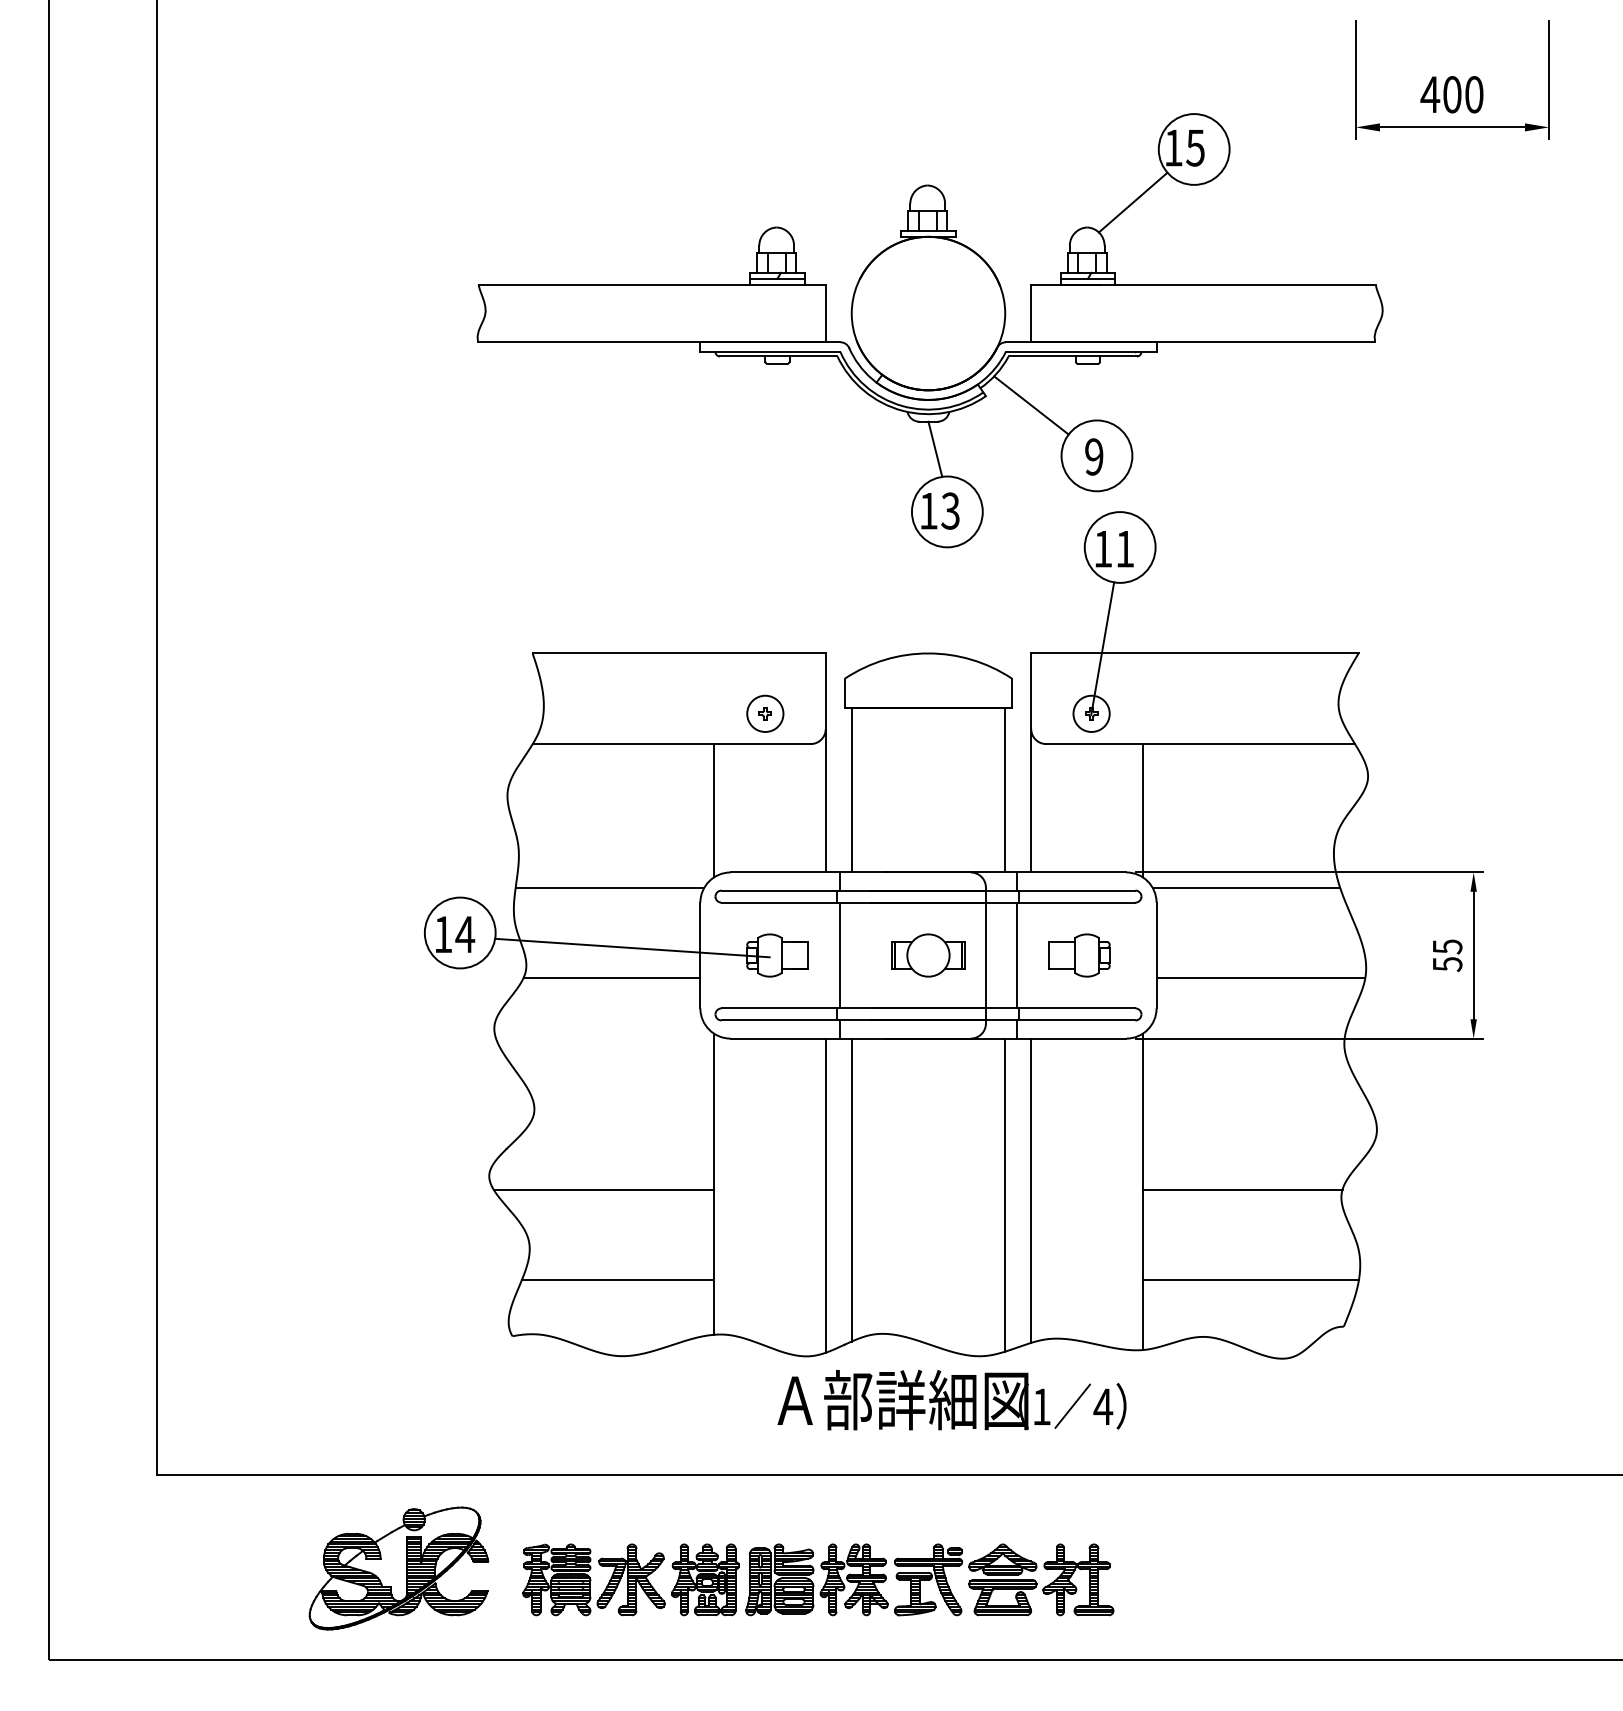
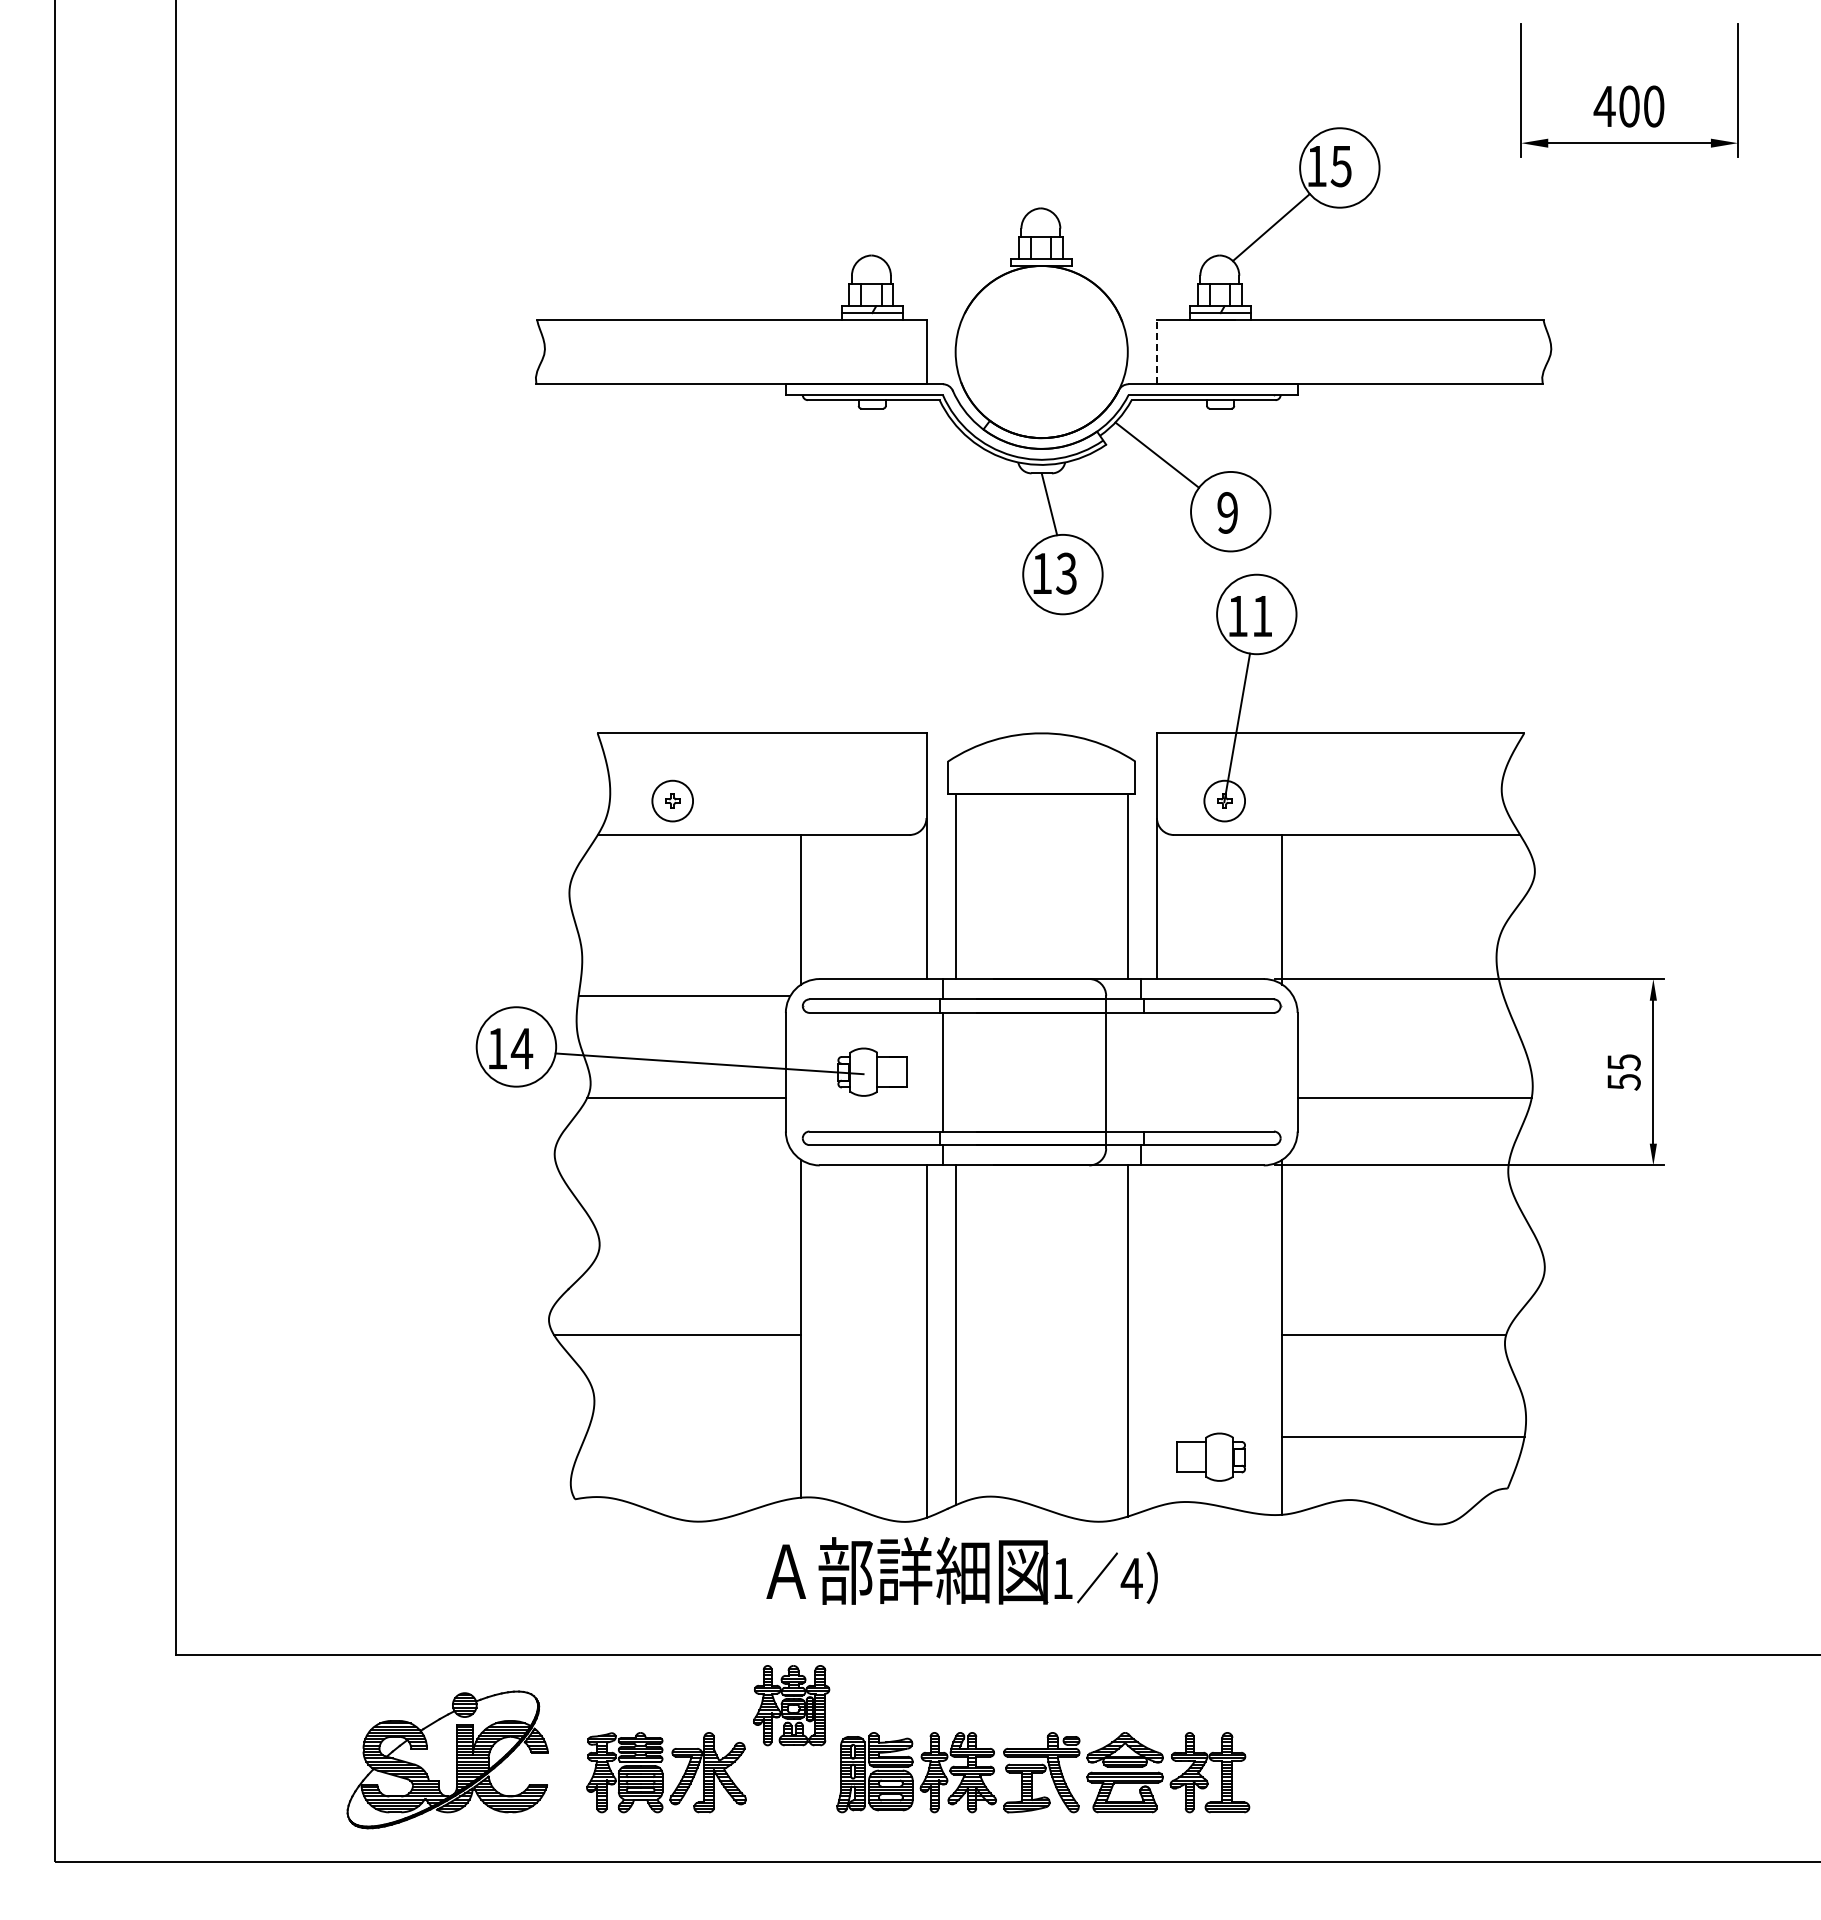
line: (1030, 313) -> (1156, 351), solid -> dashed
part: (765, 713) -> (672, 800), moved
line: (1246, 887) -> (1398, 995), removed
part: (928, 954) -> (1041, 1071), removed
line: (1016, 954) -> (1140, 1071), removed
part: (1078, 954) -> (1210, 1456), moved
line: (1030, 1190) -> (1156, 1335), removed
line: (618, 1280) -> (693, 1436), removed
text: (951, 1399) -> (961, 1570), moved
part: (705, 1579) -> (791, 1705), moved

